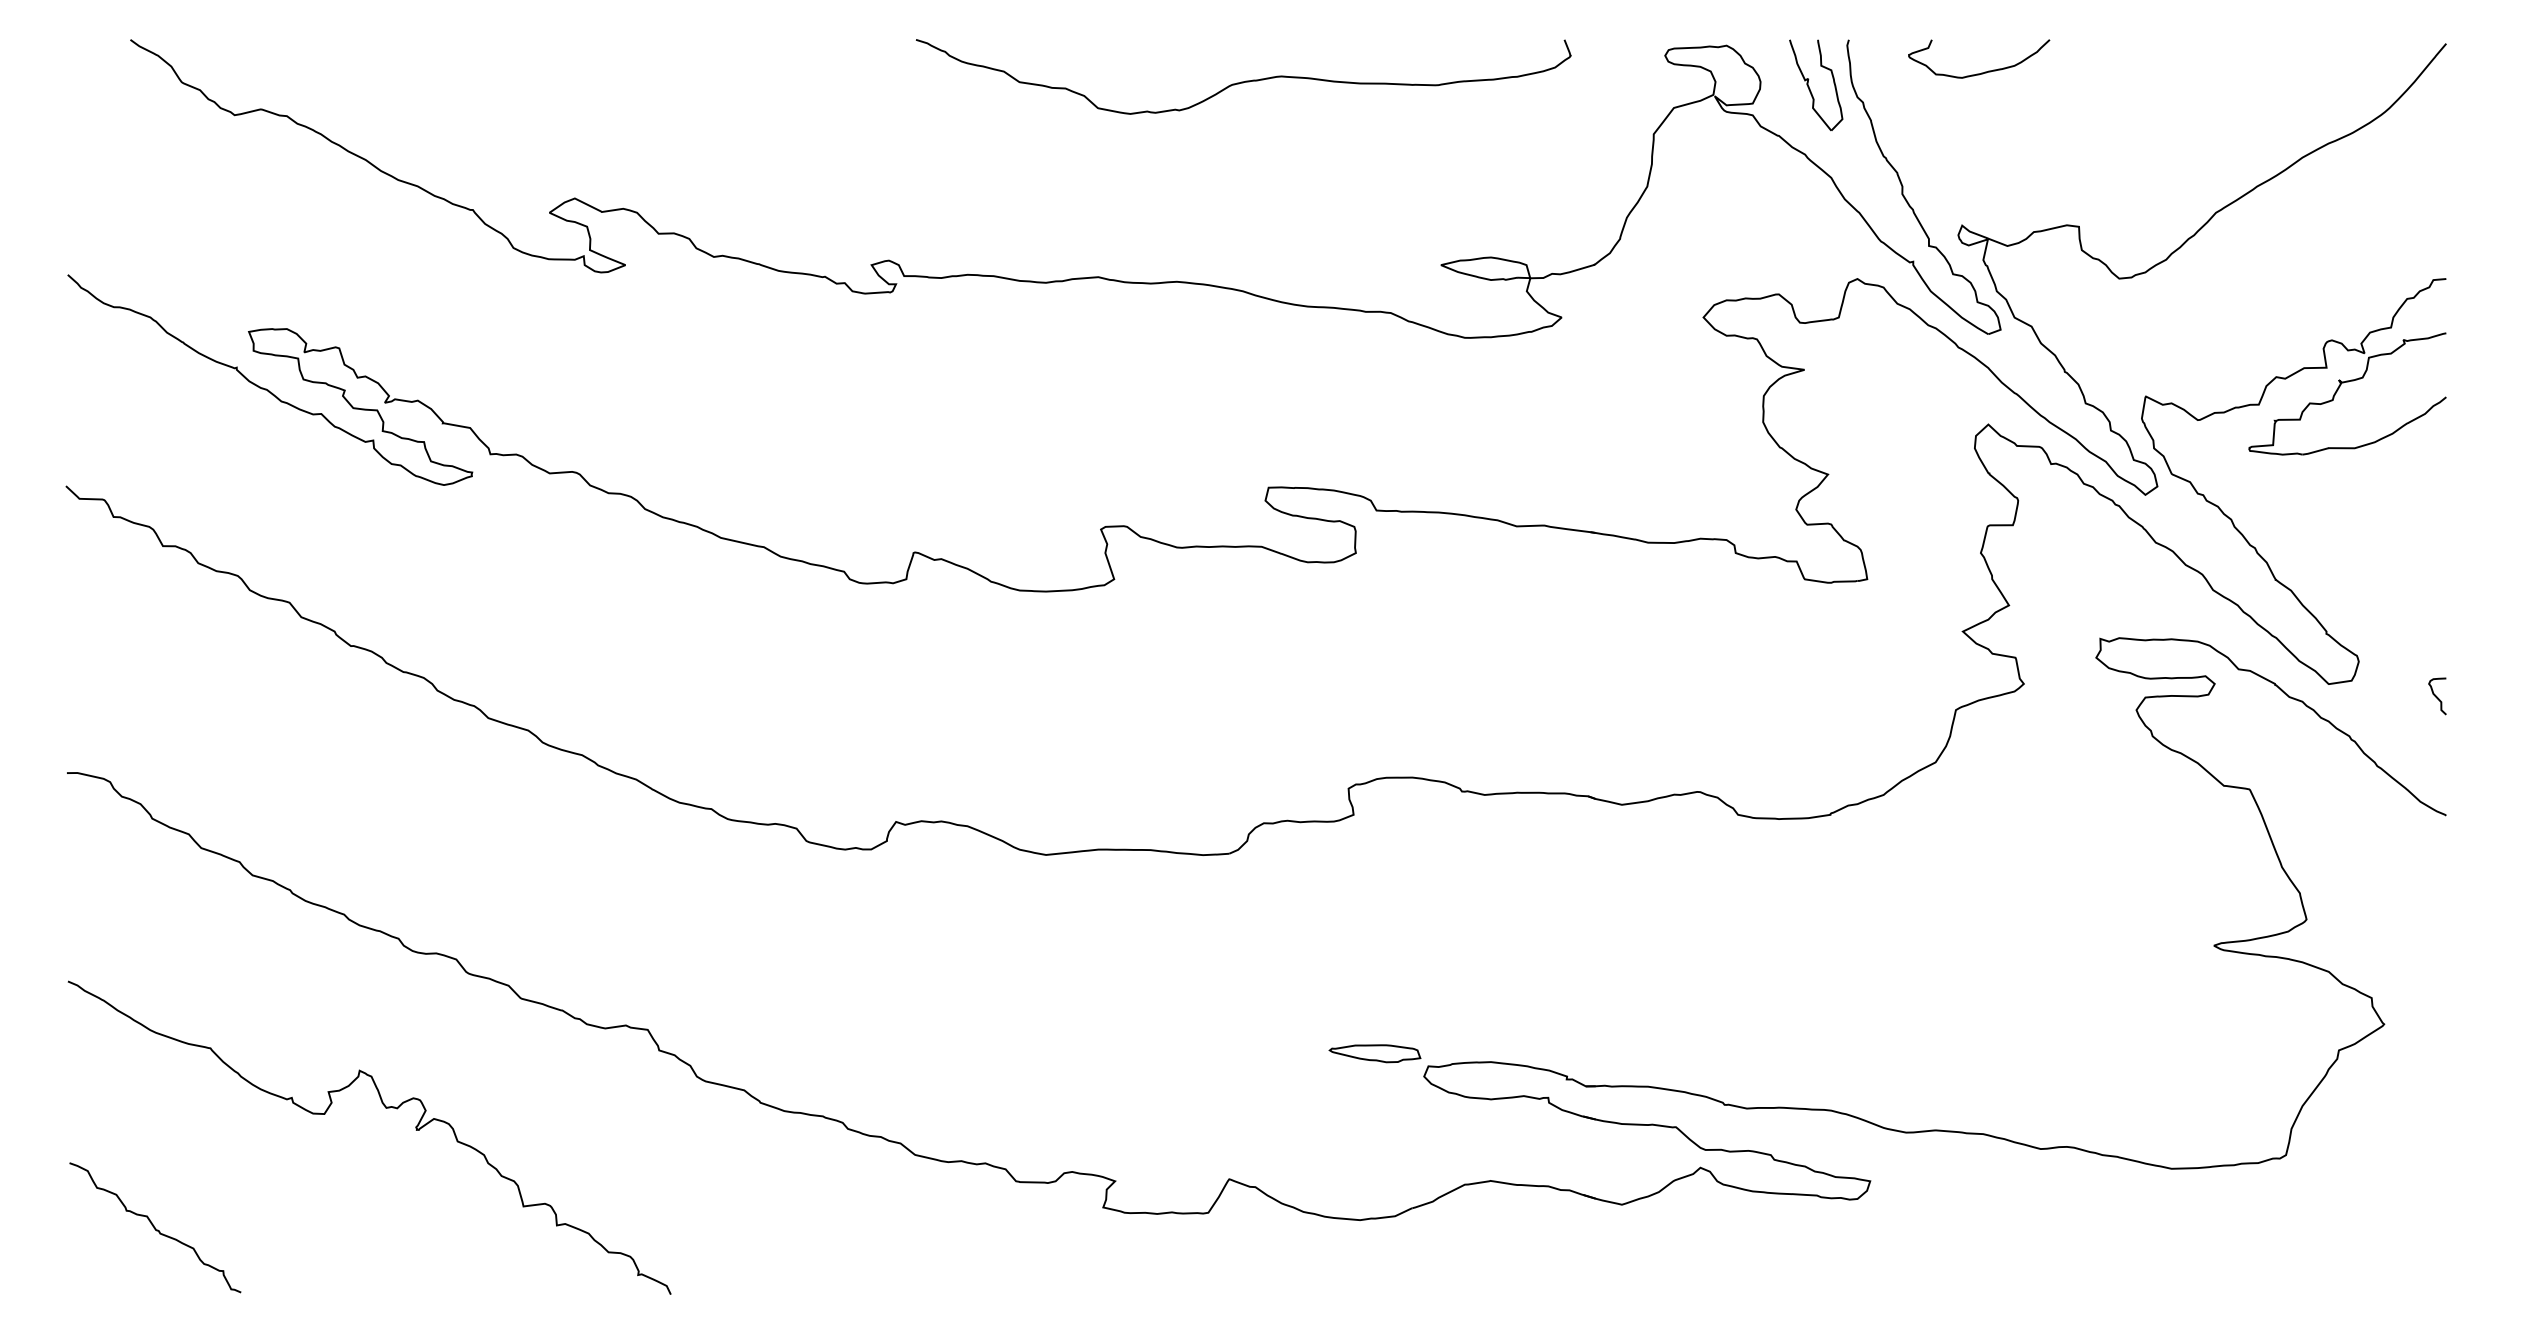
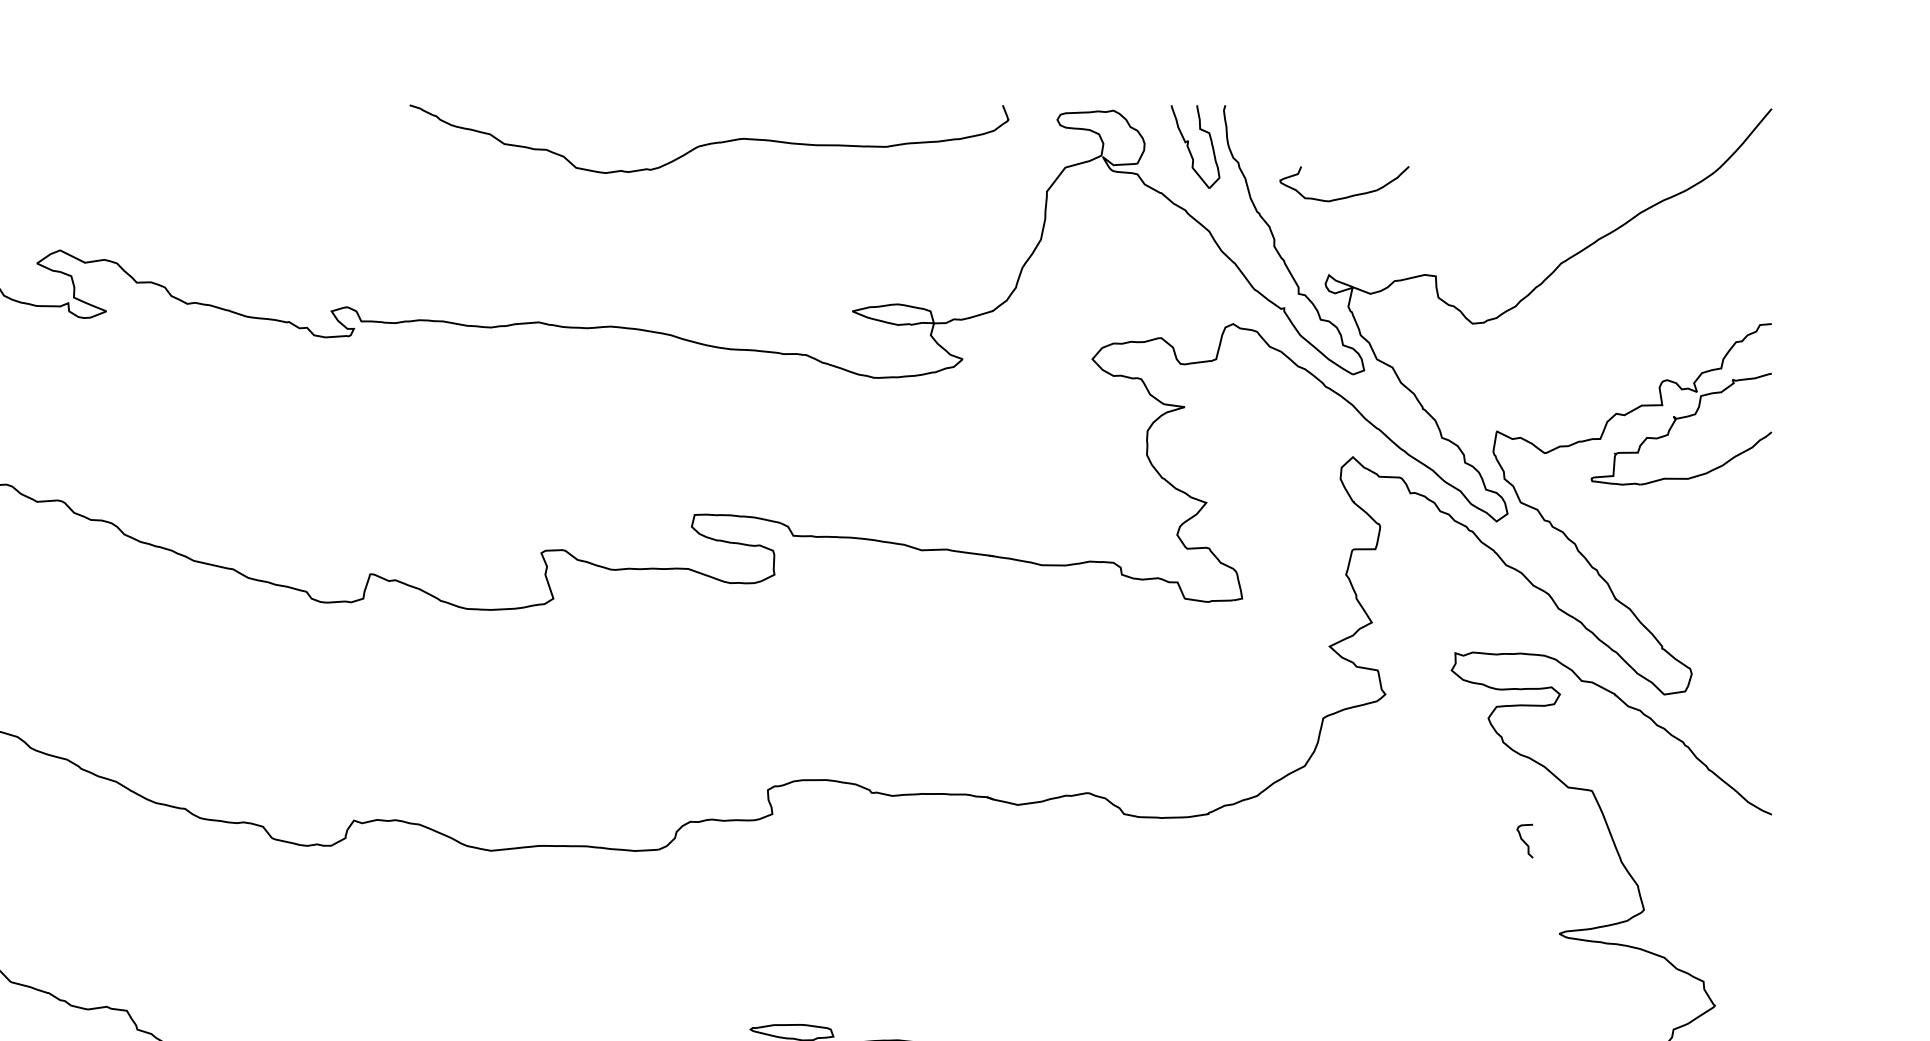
curve: (1984, 71) -> (1349, 195), moved
curve: (1245, 80) -> (711, 142), moved
curve: (2437, 696) -> (1525, 841), moved

